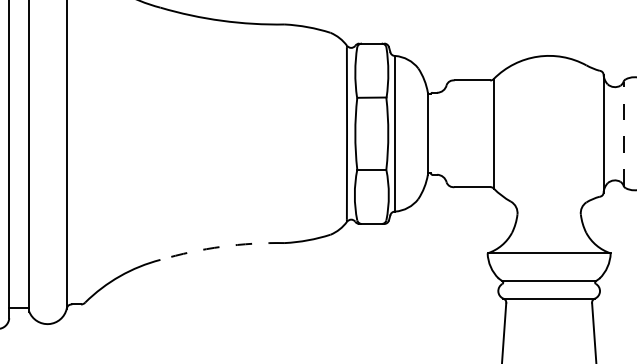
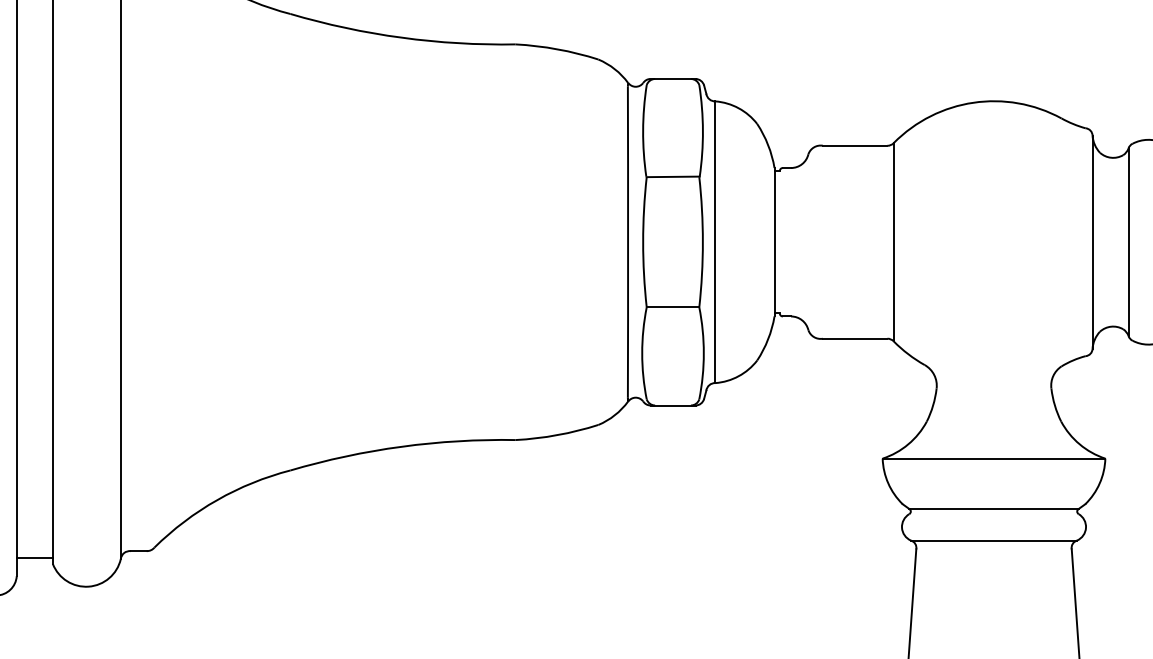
line: (623, 133) -> (1128, 241), dashed -> solid
arc: (222, 246) -> (402, 446), dashed -> solid

